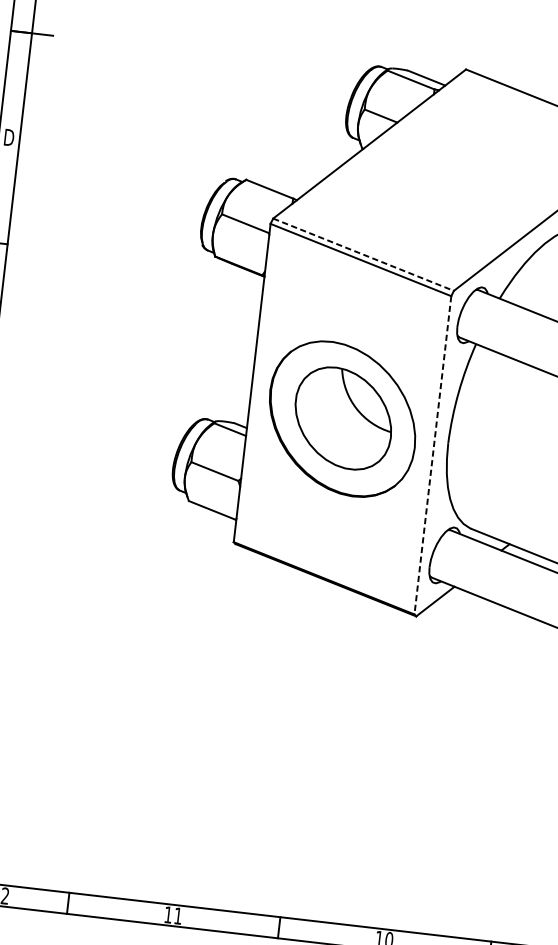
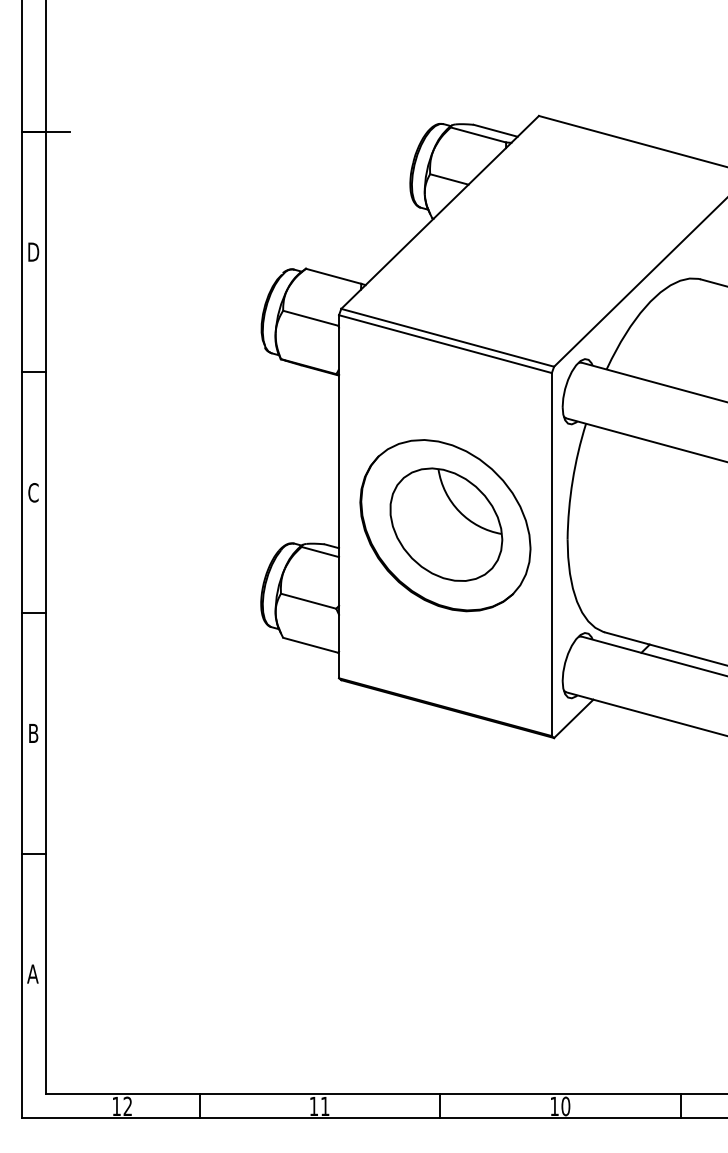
line: (364, 254) -> (448, 337), dashed -> solid
line: (432, 455) -> (551, 554), dashed -> solid

